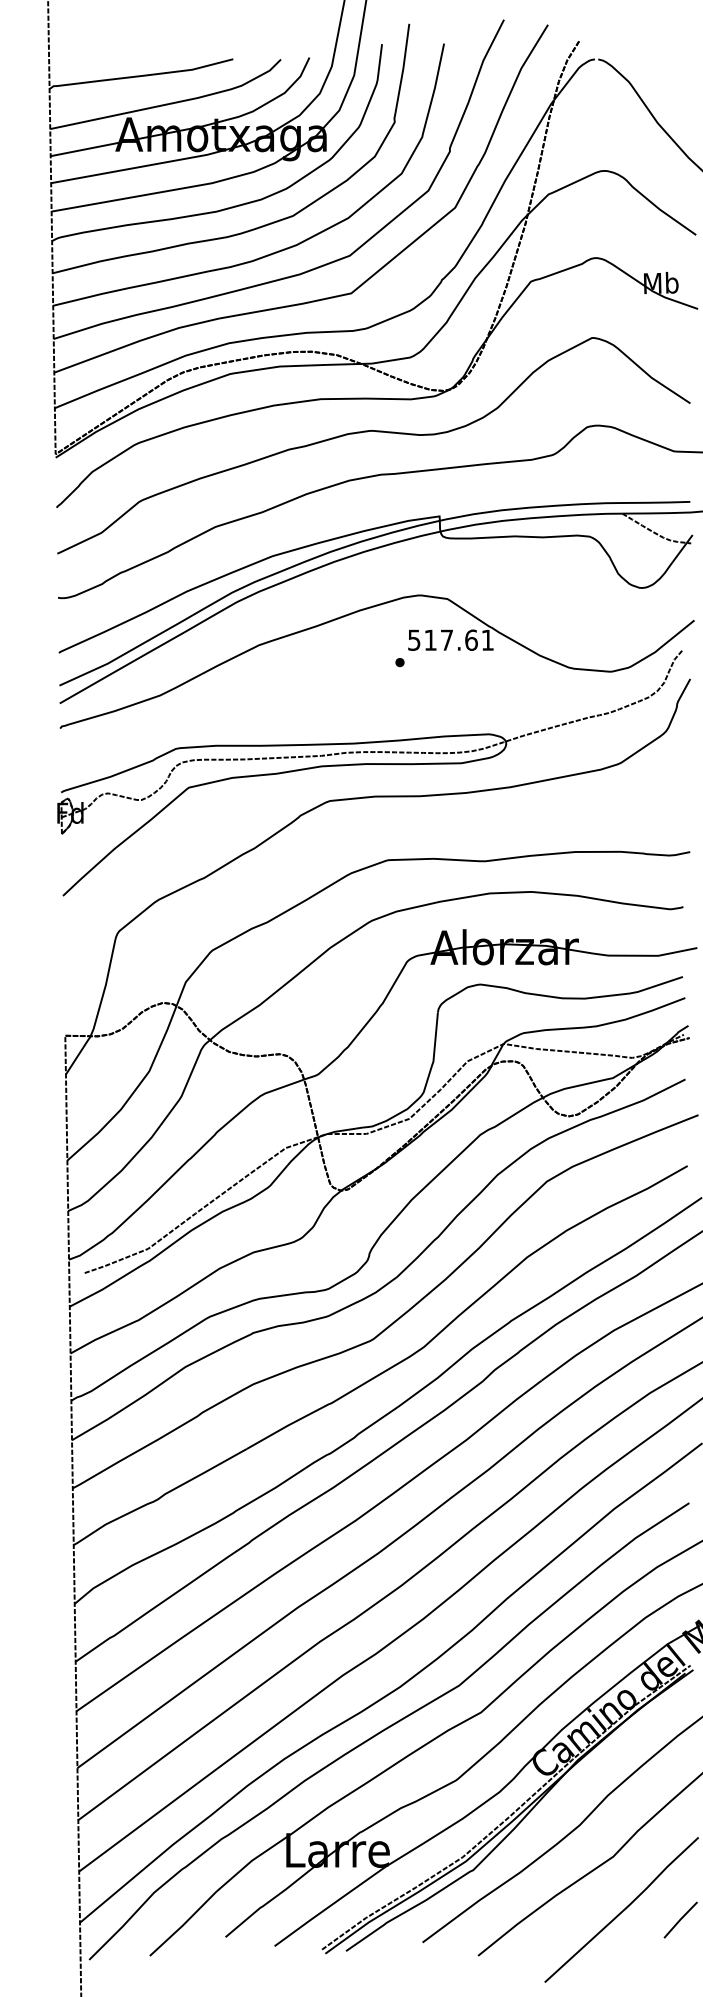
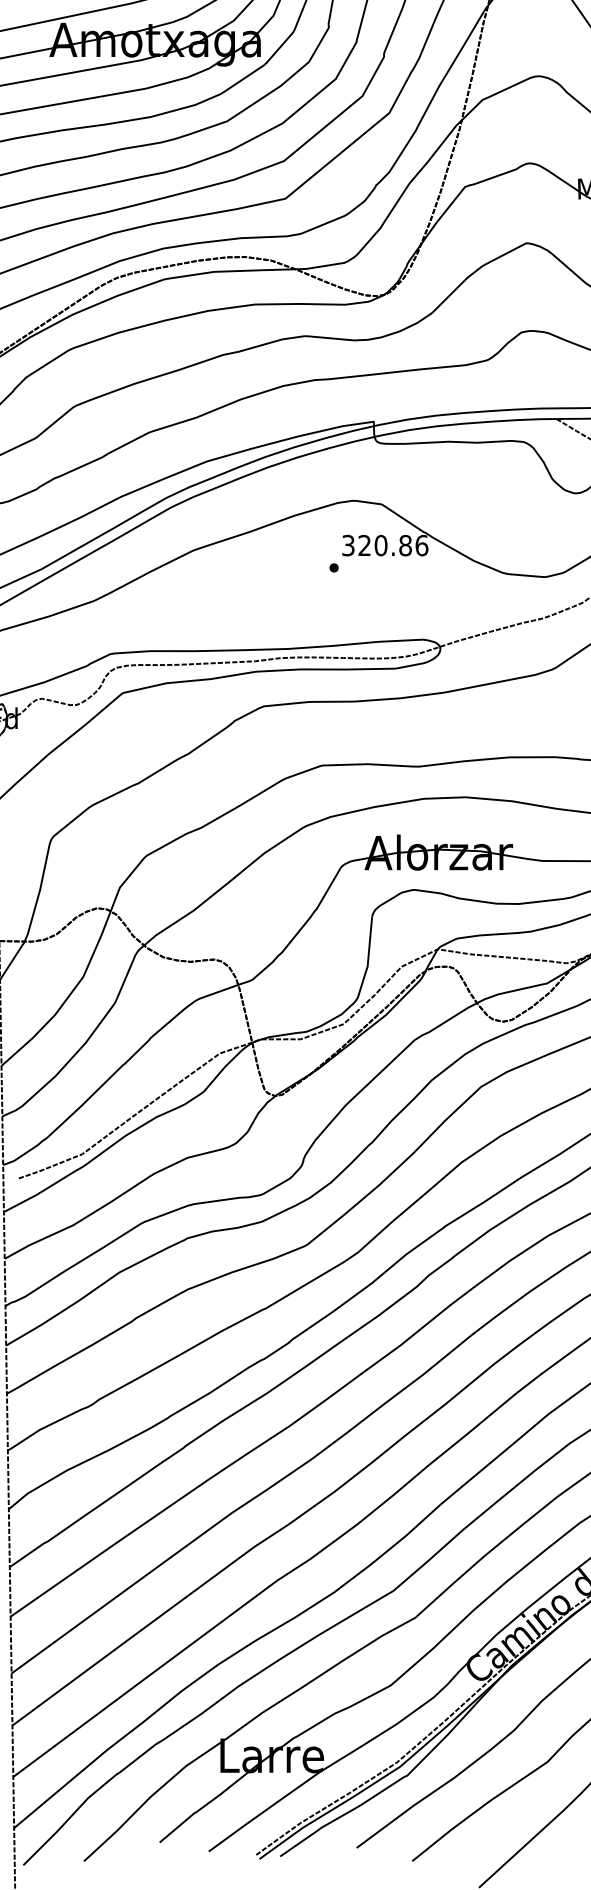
text: (451, 639) -> (385, 544), 517.61 -> 320.86

